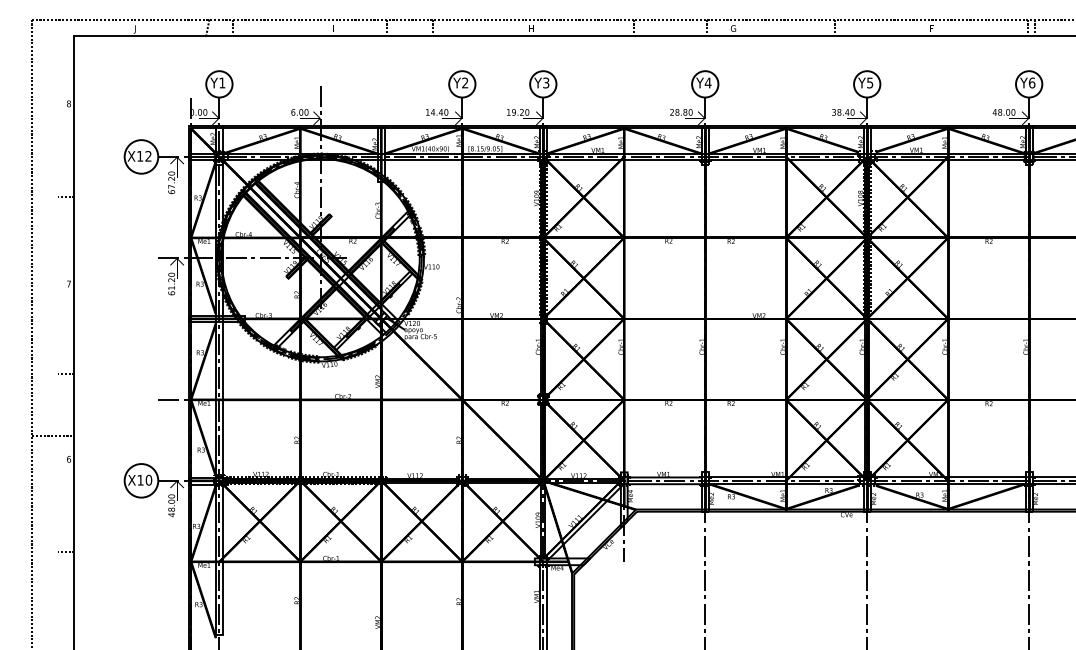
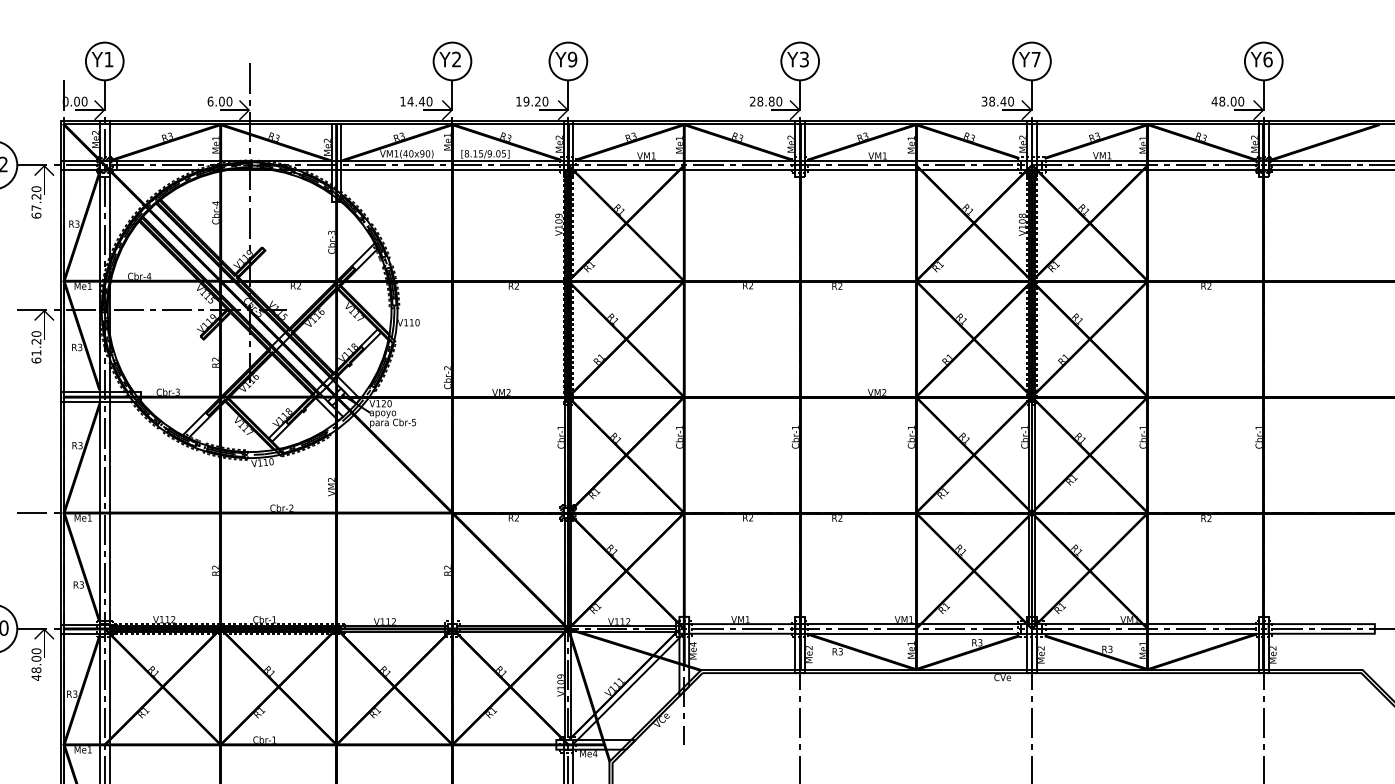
text: (546, 82) -> (572, 58), Y3 -> Y9
text: (707, 82) -> (803, 58), Y4 -> Y3
text: (870, 82) -> (1036, 58), Y5 -> Y7

